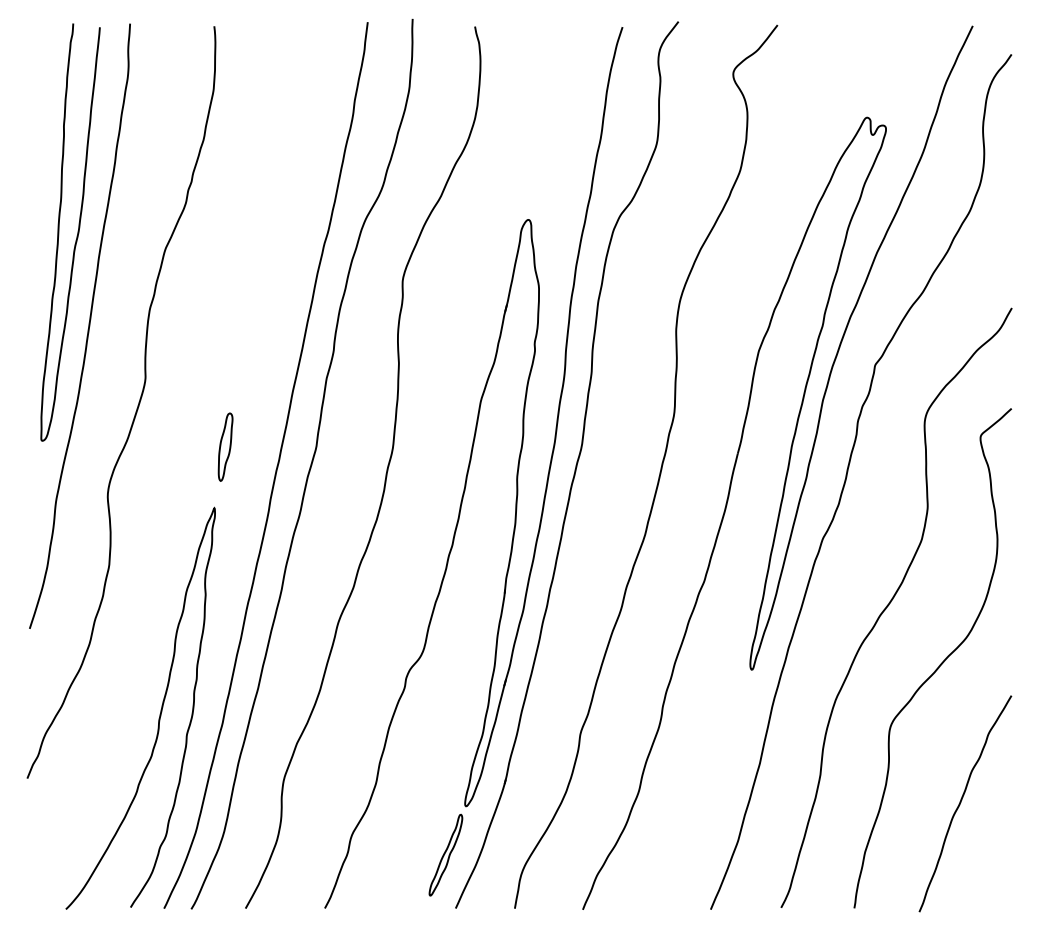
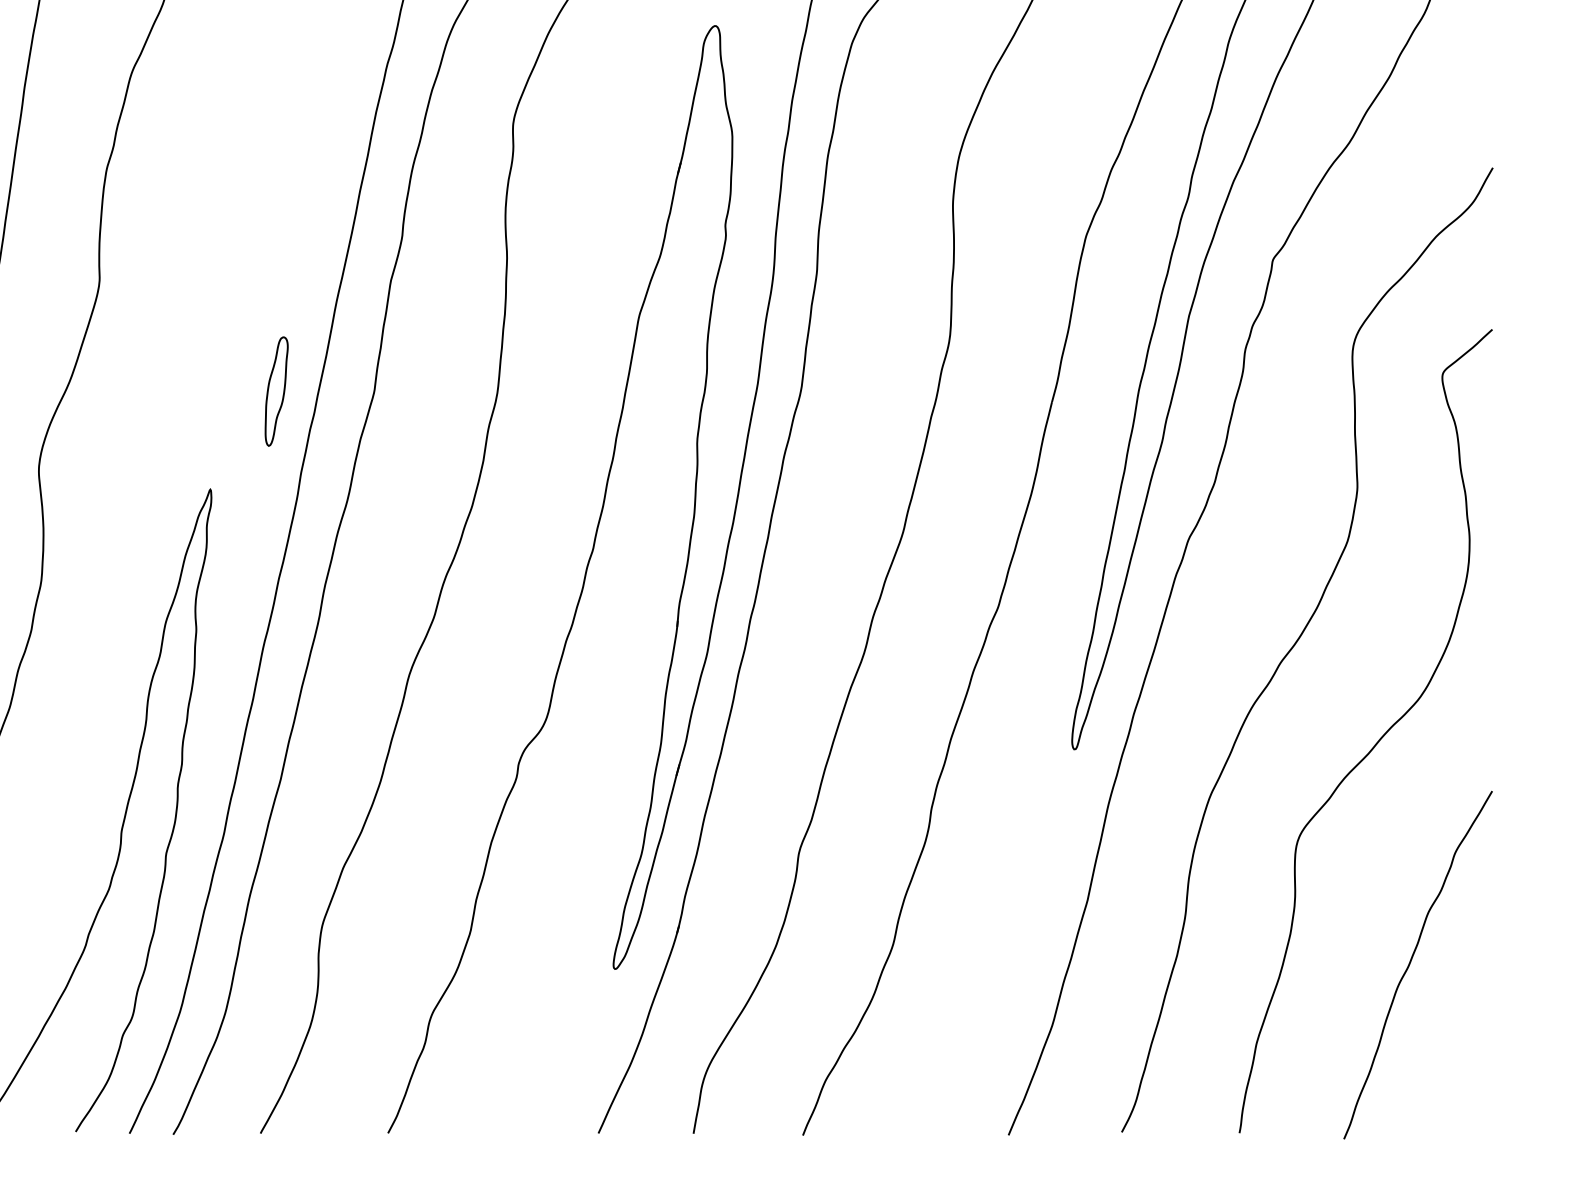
part: (225, 446) -> (276, 390), moved
part: (445, 854) -> (581, 1046), removed

